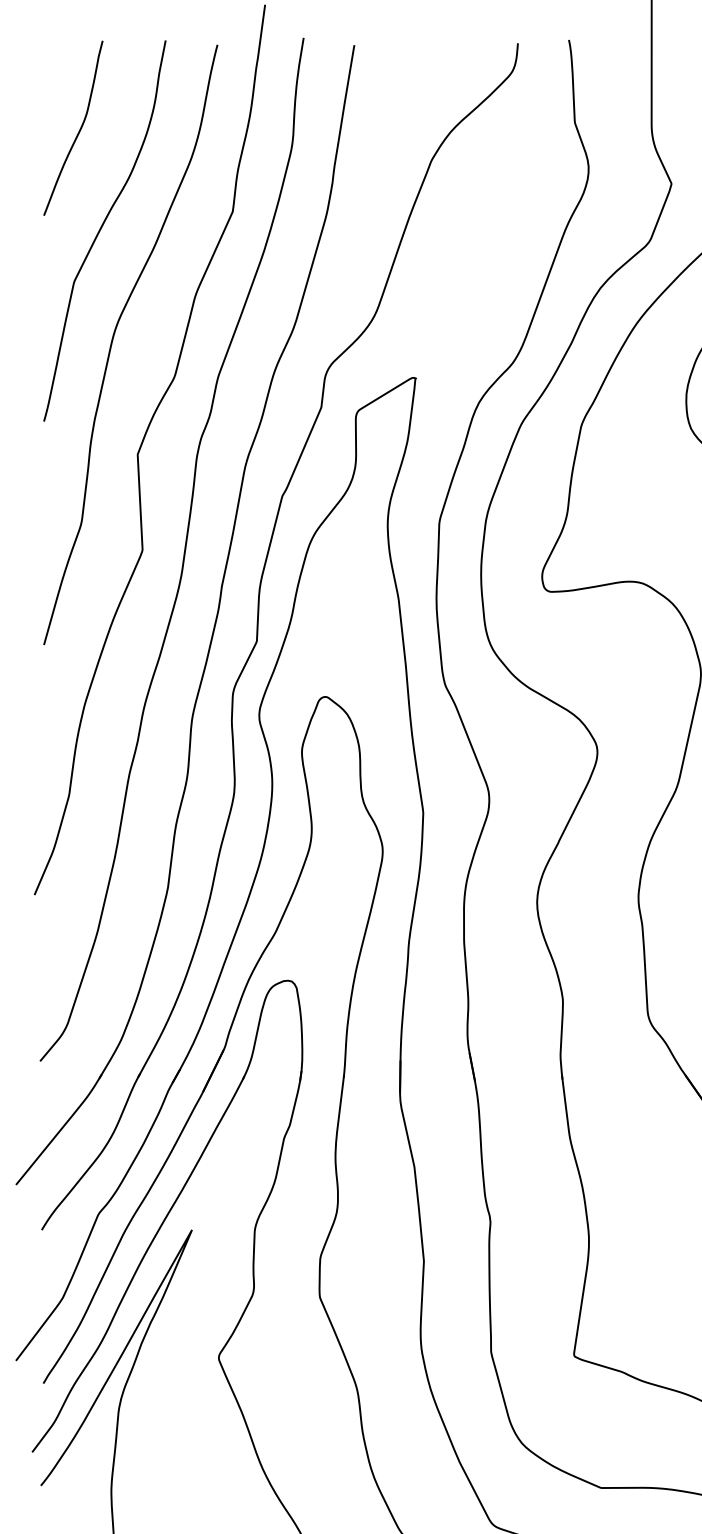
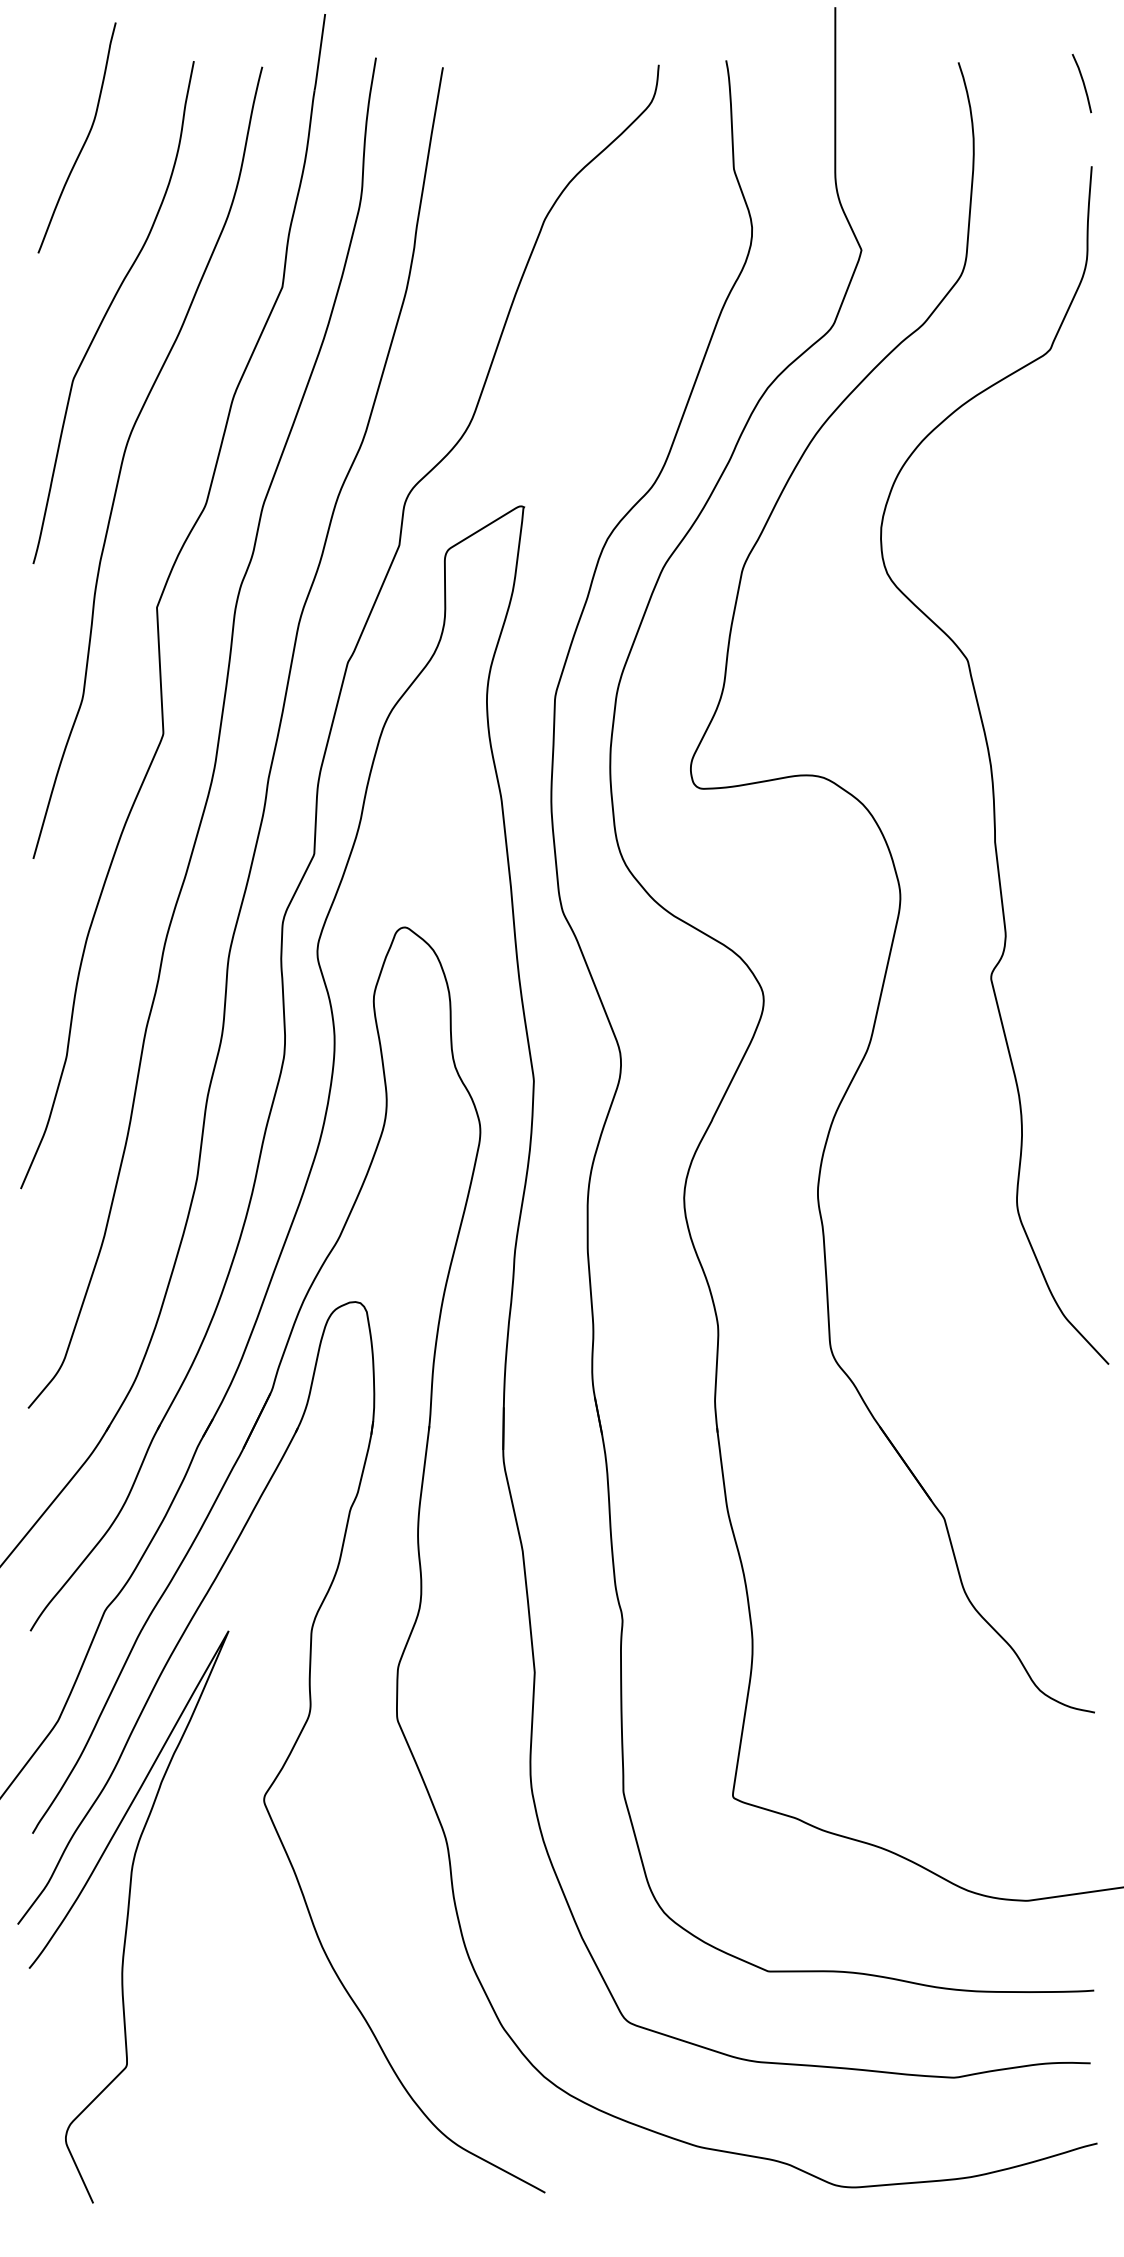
curve: (78, 130) -> (84, 141), moved

